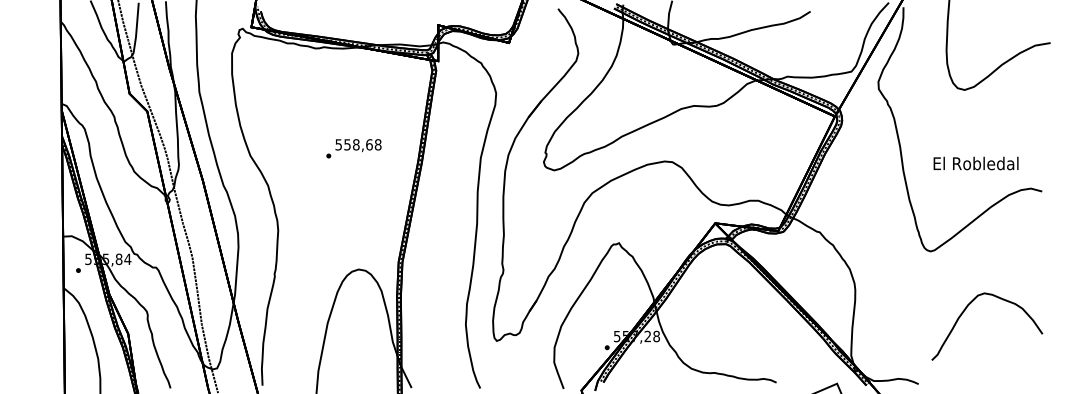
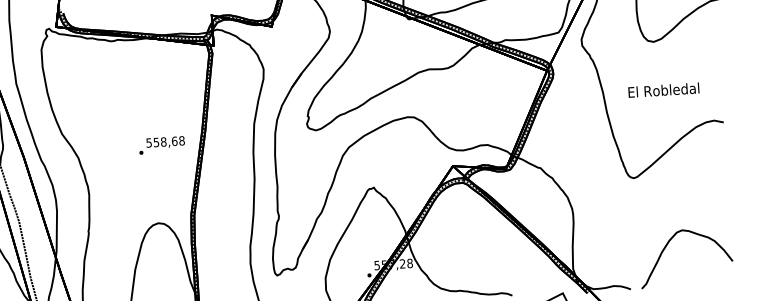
text: (353, 148) -> (161, 145), moved
text: (975, 163) -> (663, 90), moved
curve: (966, 309) -> (668, 244), moved

